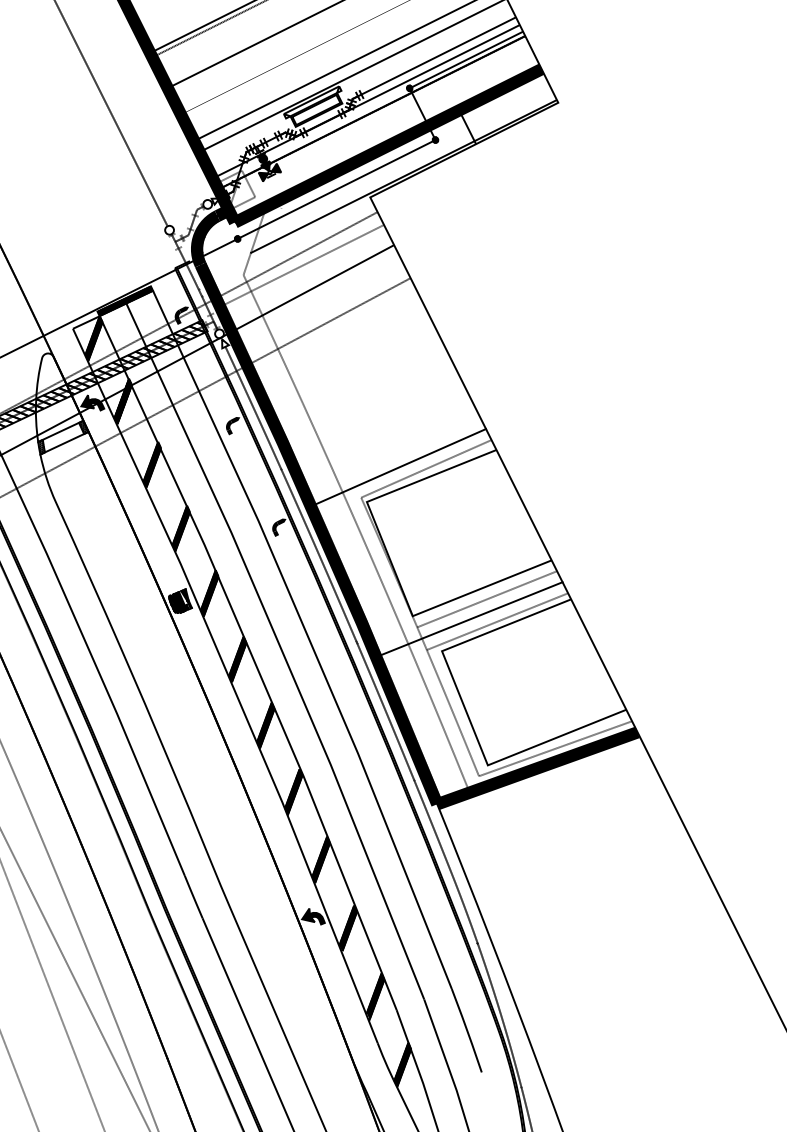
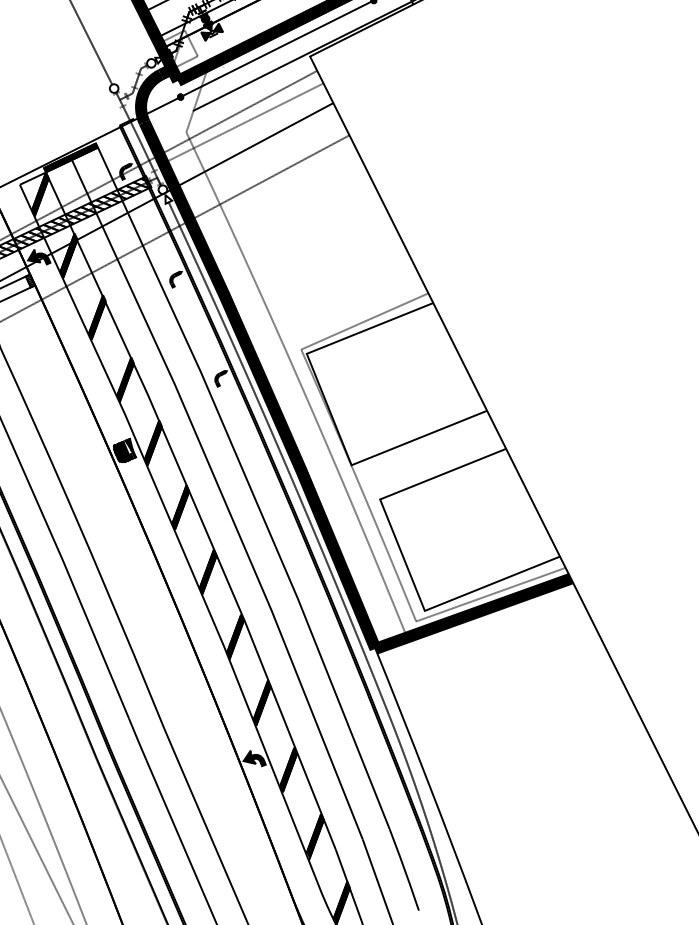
line: (398, 467) -> (337, 320), removed
line: (487, 599) -> (424, 448), removed
line: (468, 619) -> (405, 468), removed
line: (497, 621) -> (434, 470), removed

